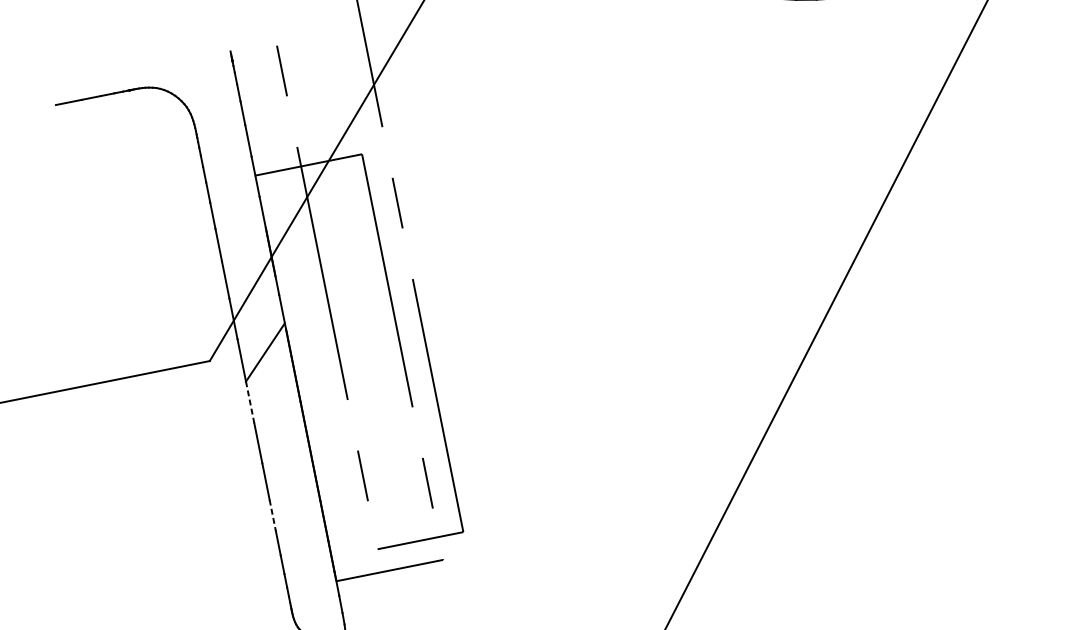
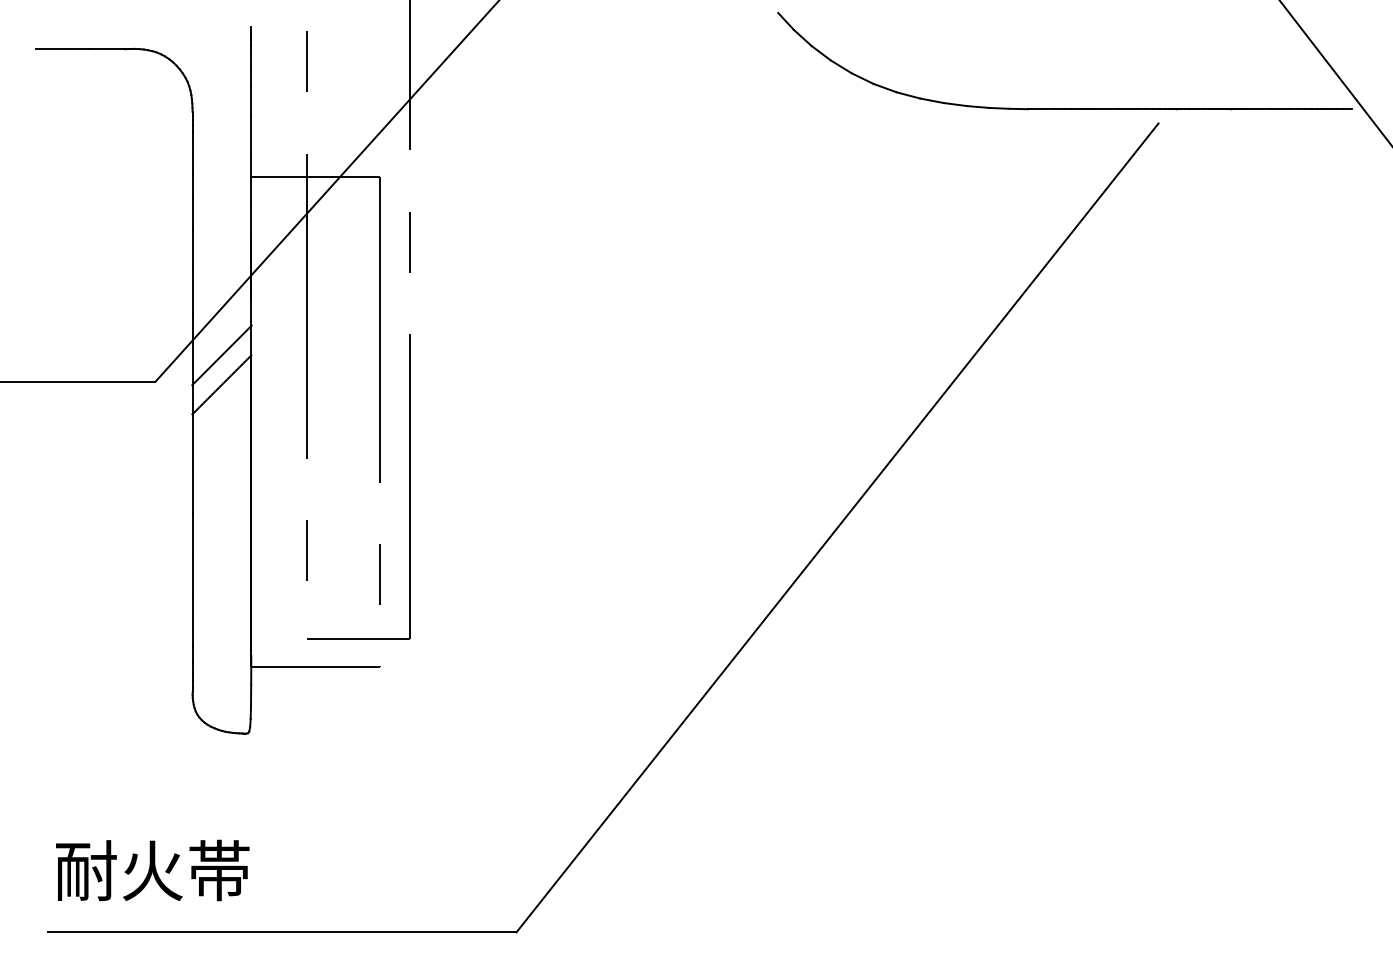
line: (260, 328) -> (221, 355), added
line: (250, 402) -> (192, 439), dashed -> solid
line: (272, 515) -> (192, 575), dashed -> solid

